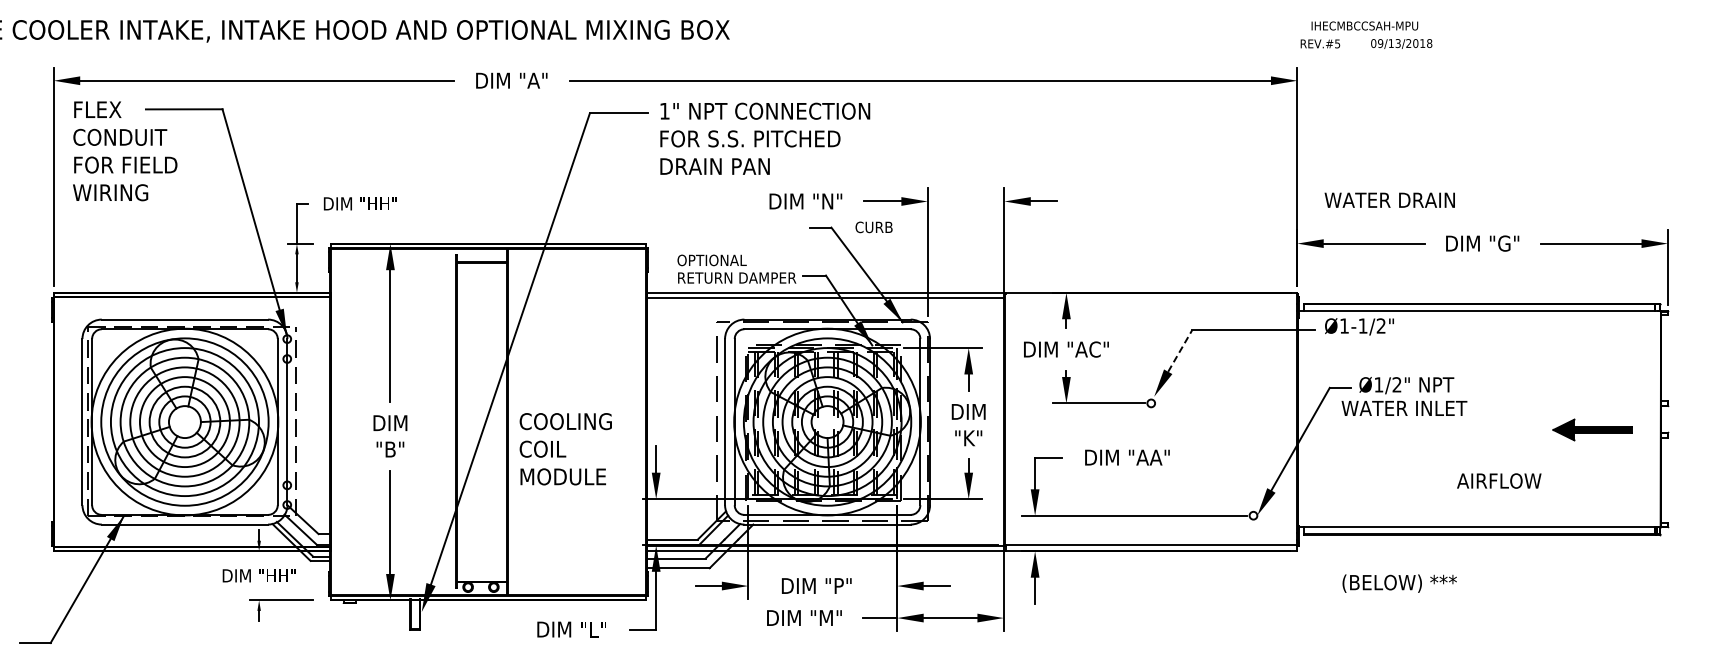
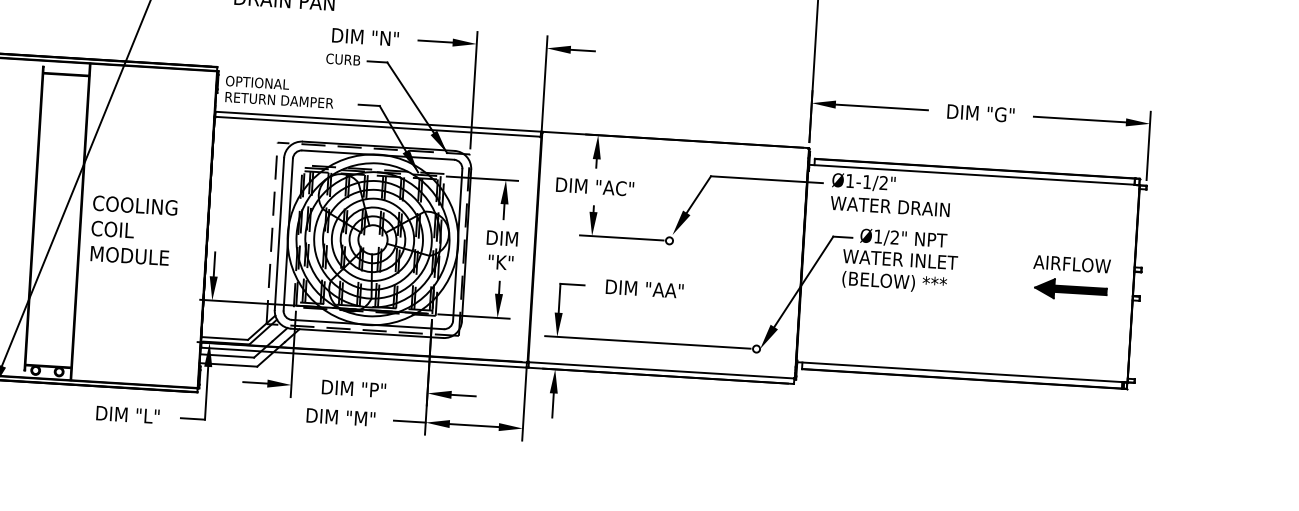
text: (1389, 199) -> (889, 205), moved
text: (873, 227) -> (342, 59), moved
text: (736, 268) -> (279, 91), moved
line: (1180, 350) -> (699, 194), dashed -> solid
text: (565, 449) -> (133, 231), moved
text: (1499, 480) -> (1072, 263), moved
text: (1399, 583) -> (894, 282), moved

